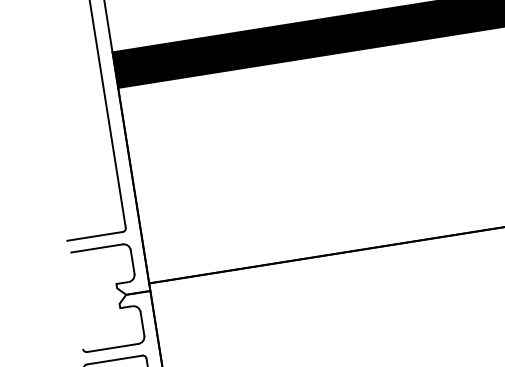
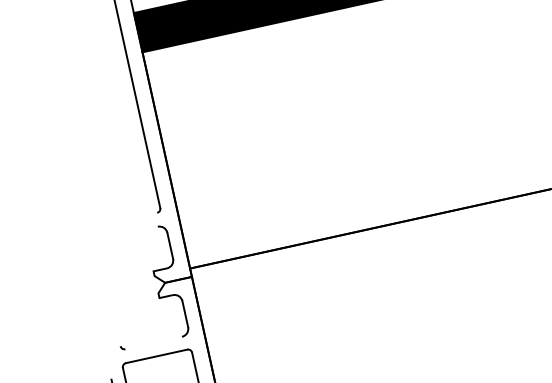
line: (94, 235) -> (125, 218), removed
line: (96, 248) -> (128, 233), removed
line: (112, 347) -> (153, 342), removed

